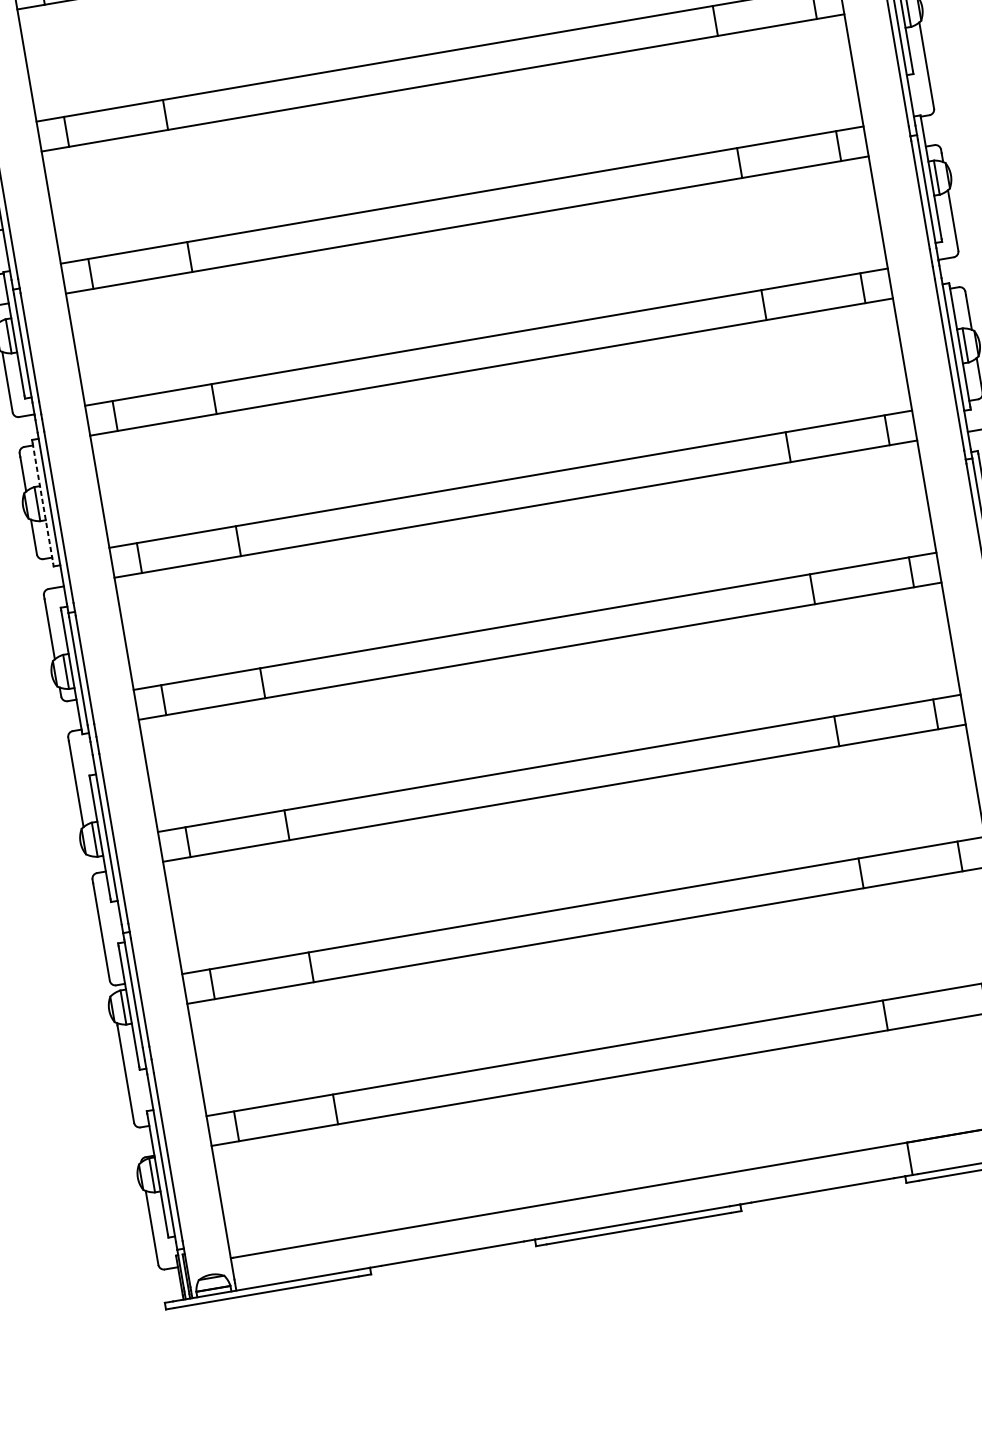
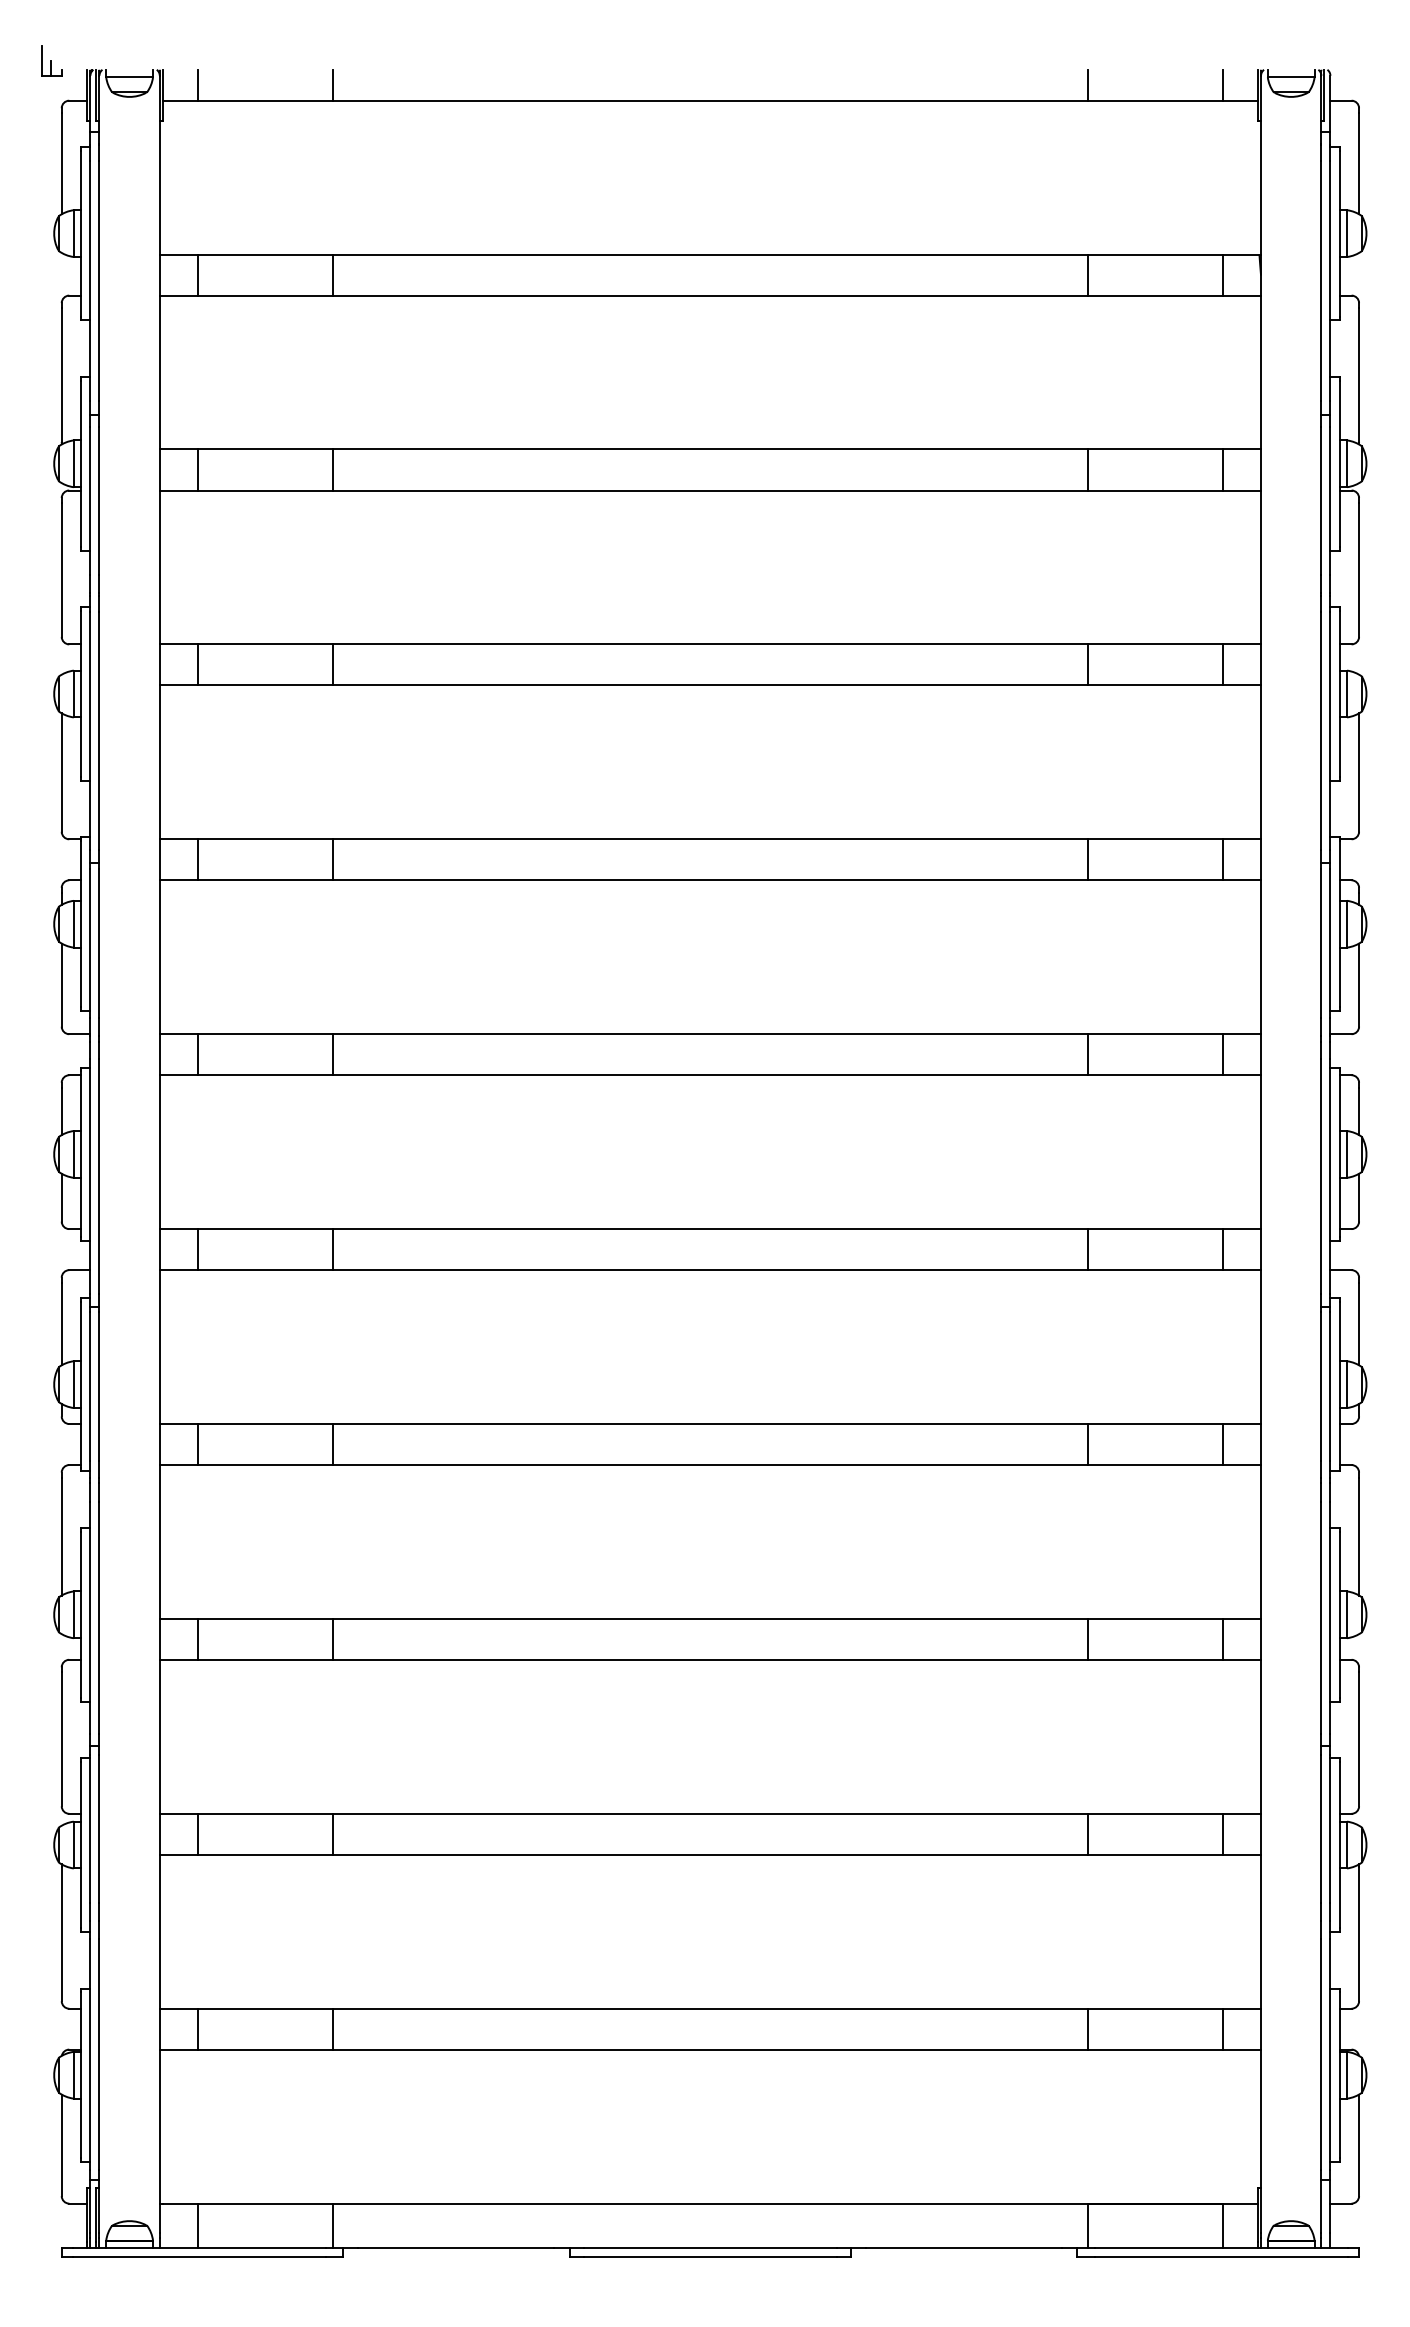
line: (43, 503) -> (81, 1154), dashed -> solid
line: (360, 1252) -> (333, 2225), added
line: (261, 1269) -> (197, 2225), added

